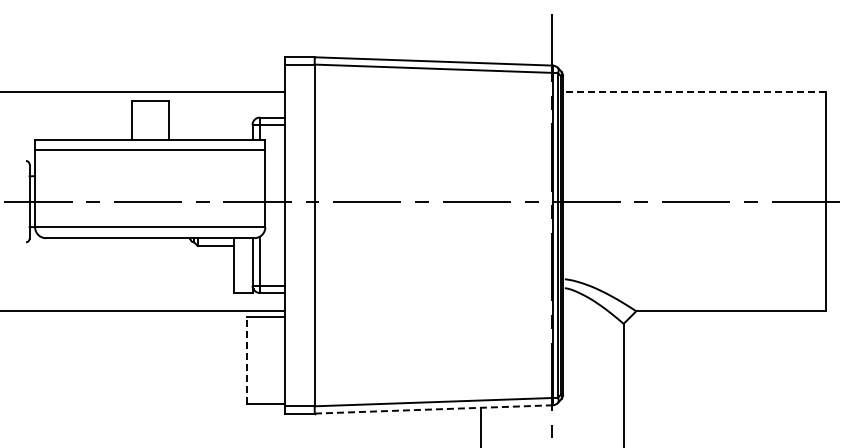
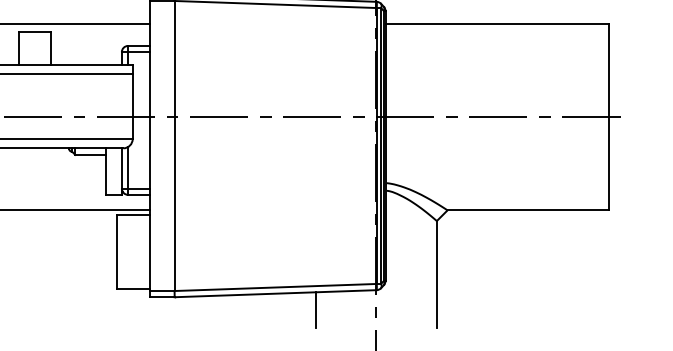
line: (694, 92) -> (496, 24), dashed -> solid
line: (247, 360) -> (117, 252), dashed -> solid
line: (433, 409) -> (275, 293), dashed -> solid

